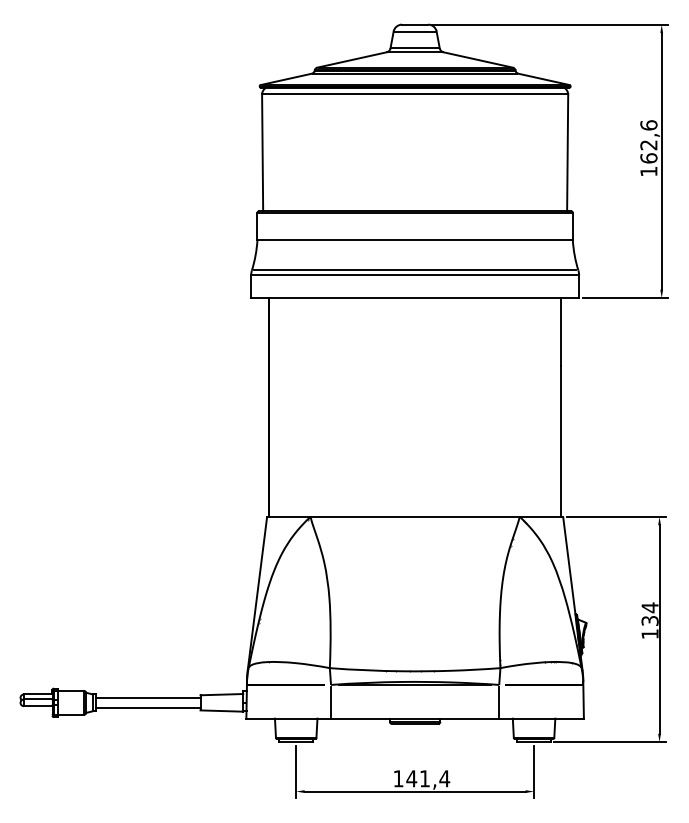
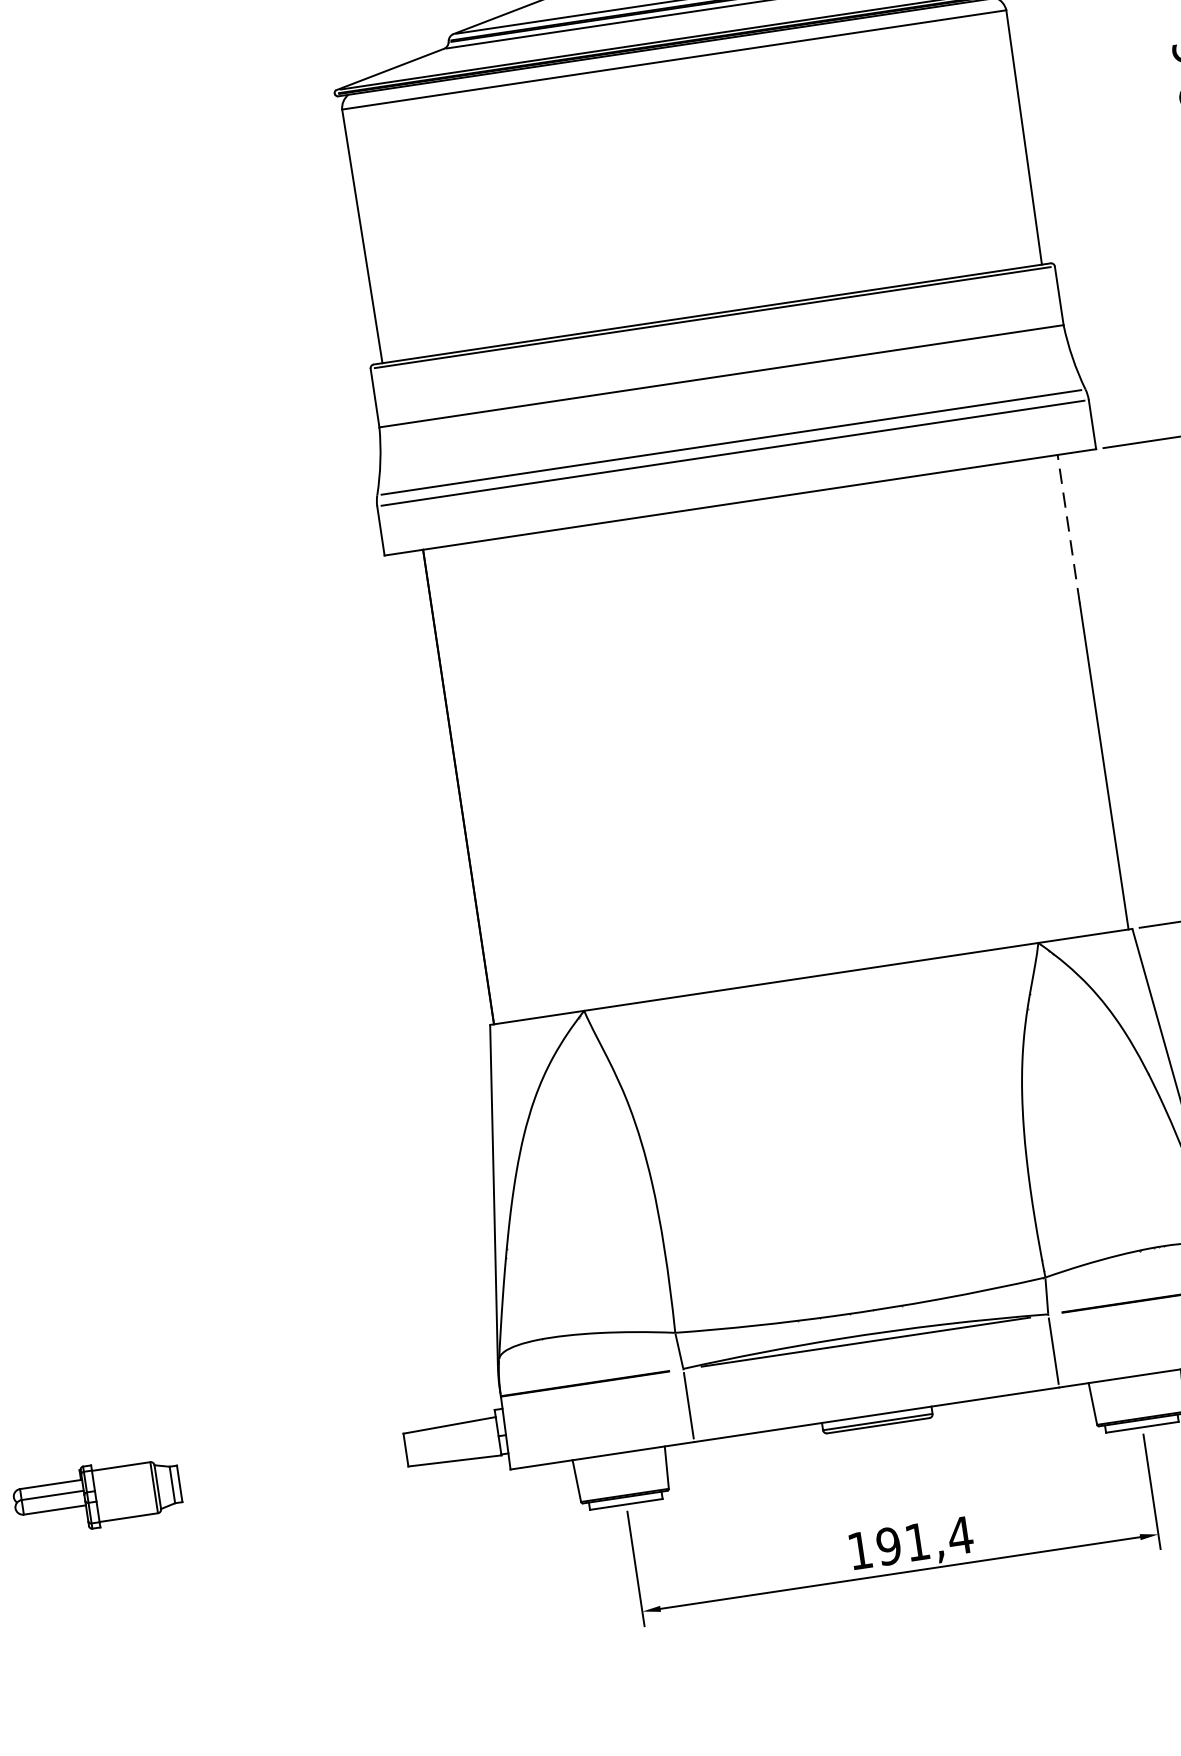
line: (561, 331) -> (1068, 527), solid -> dashed
line: (148, 697) -> (291, 1455), removed
line: (148, 707) -> (294, 1477), removed
text: (411, 778) -> (888, 1545), 141,4 -> 191,4

